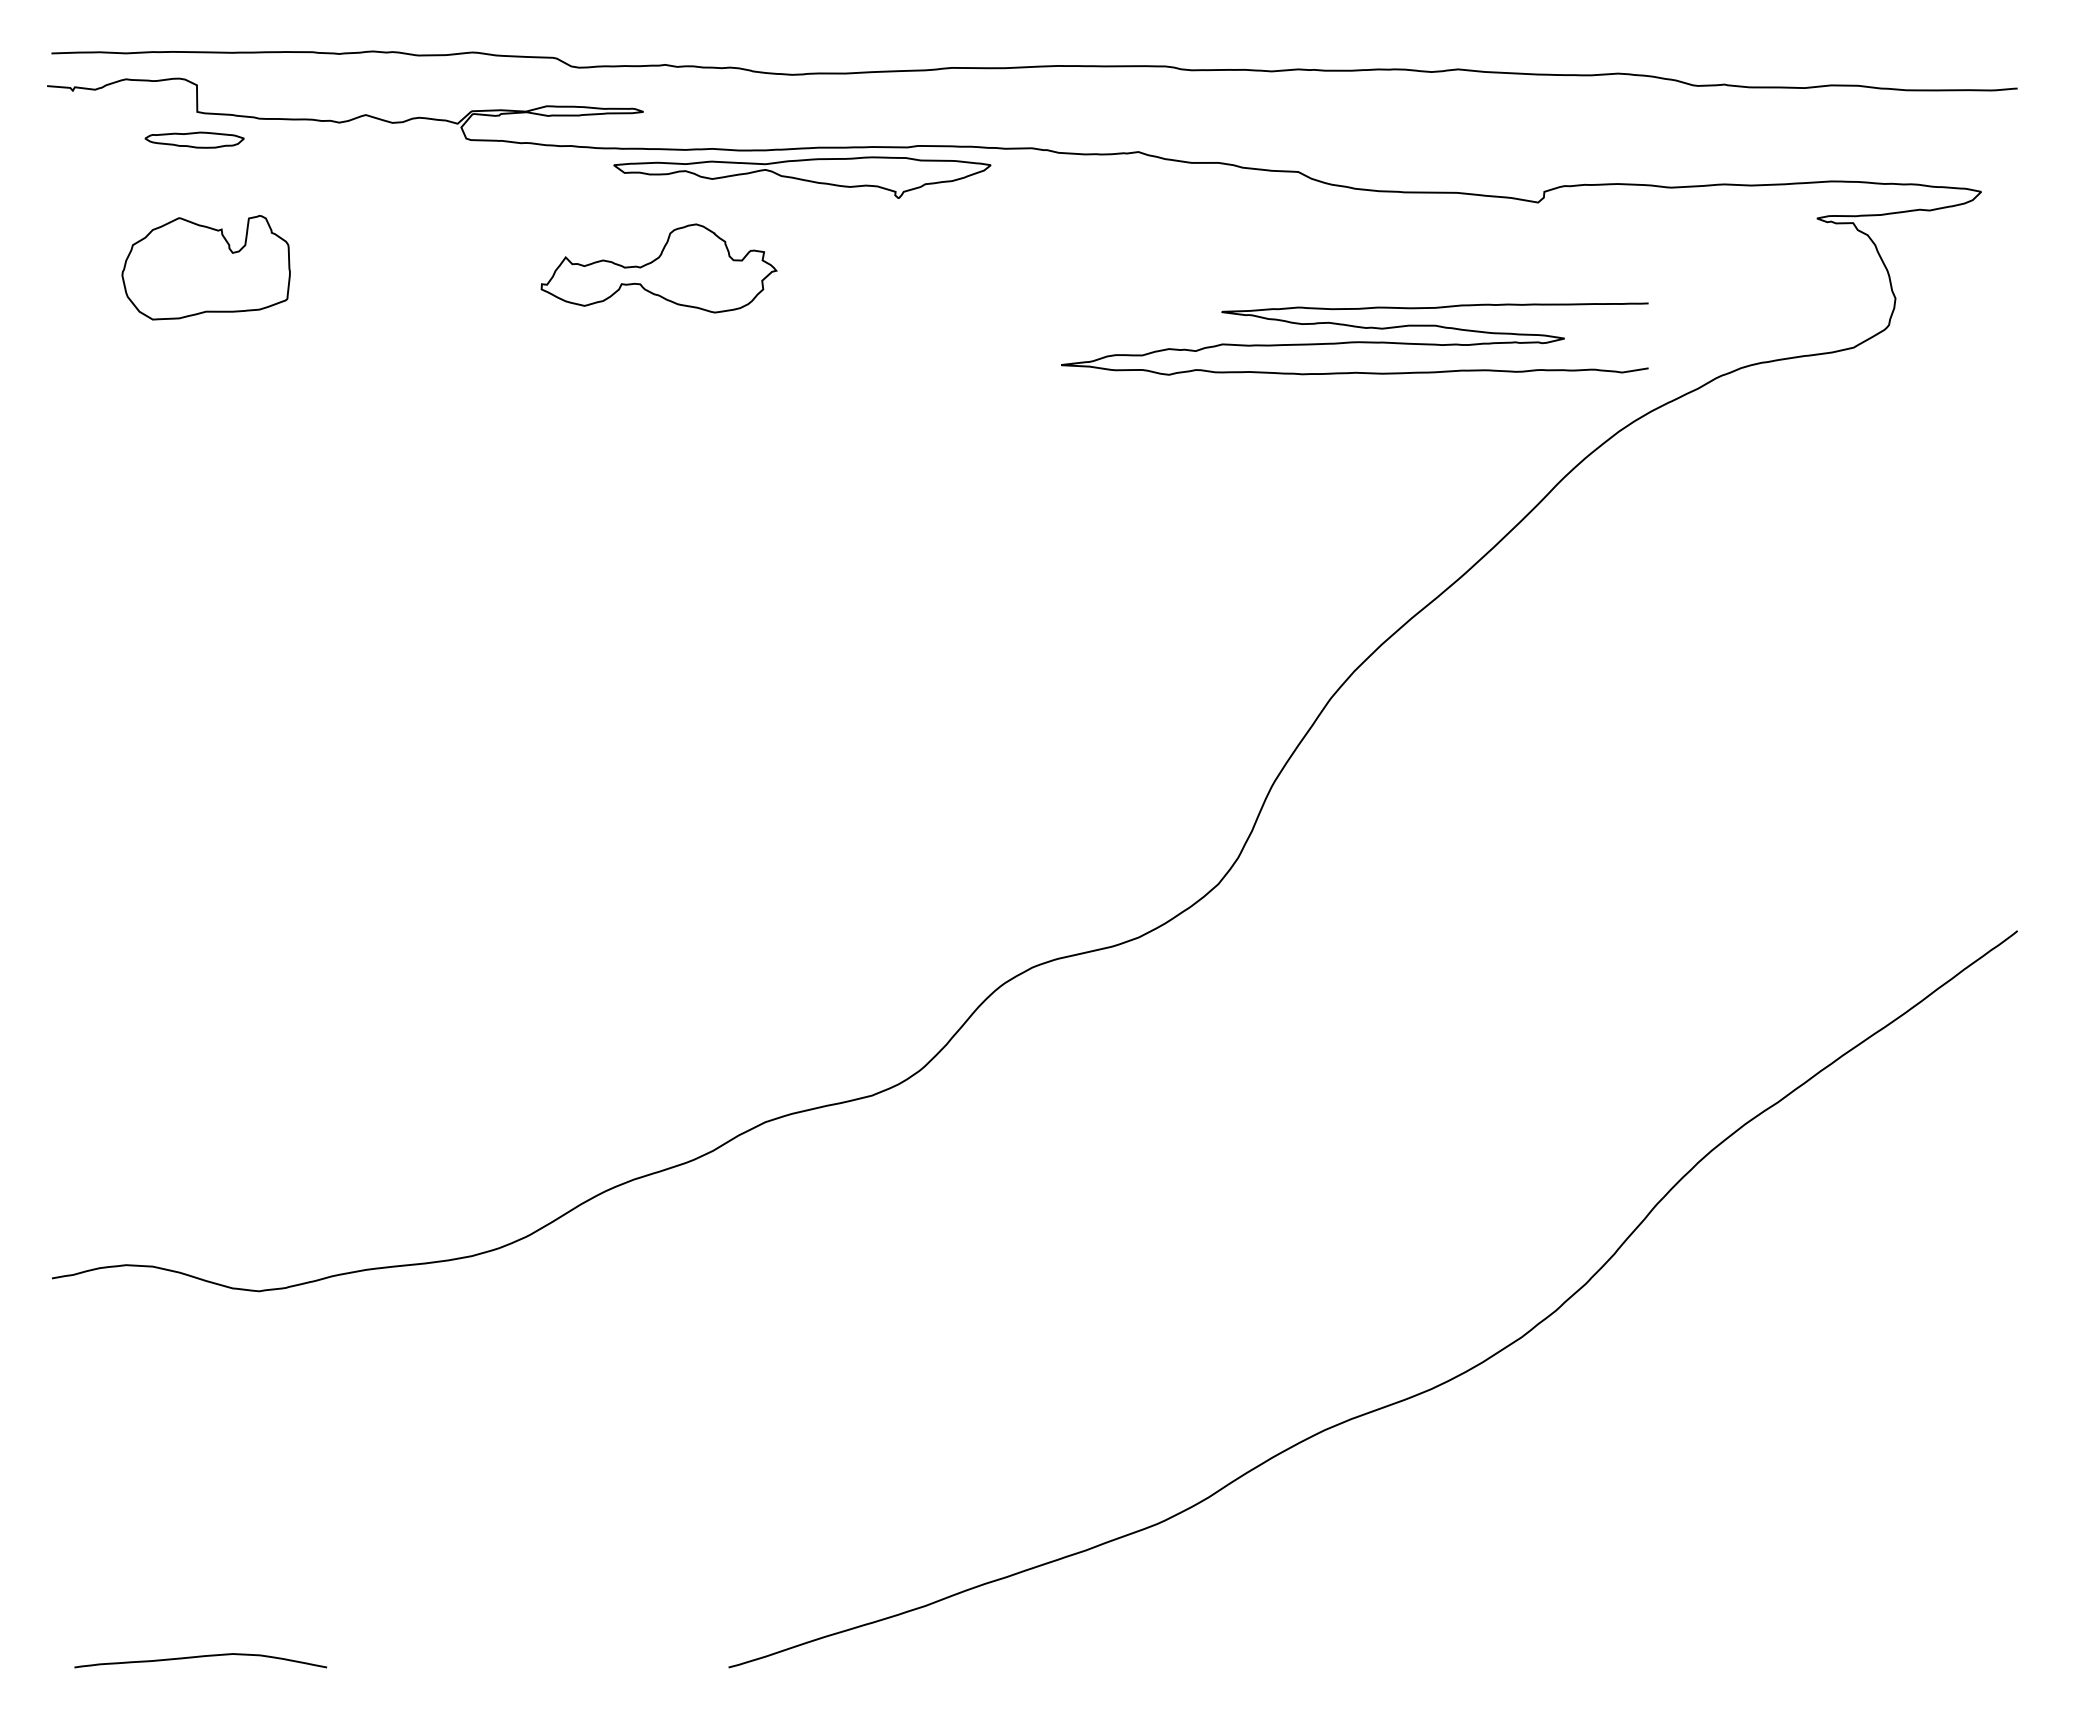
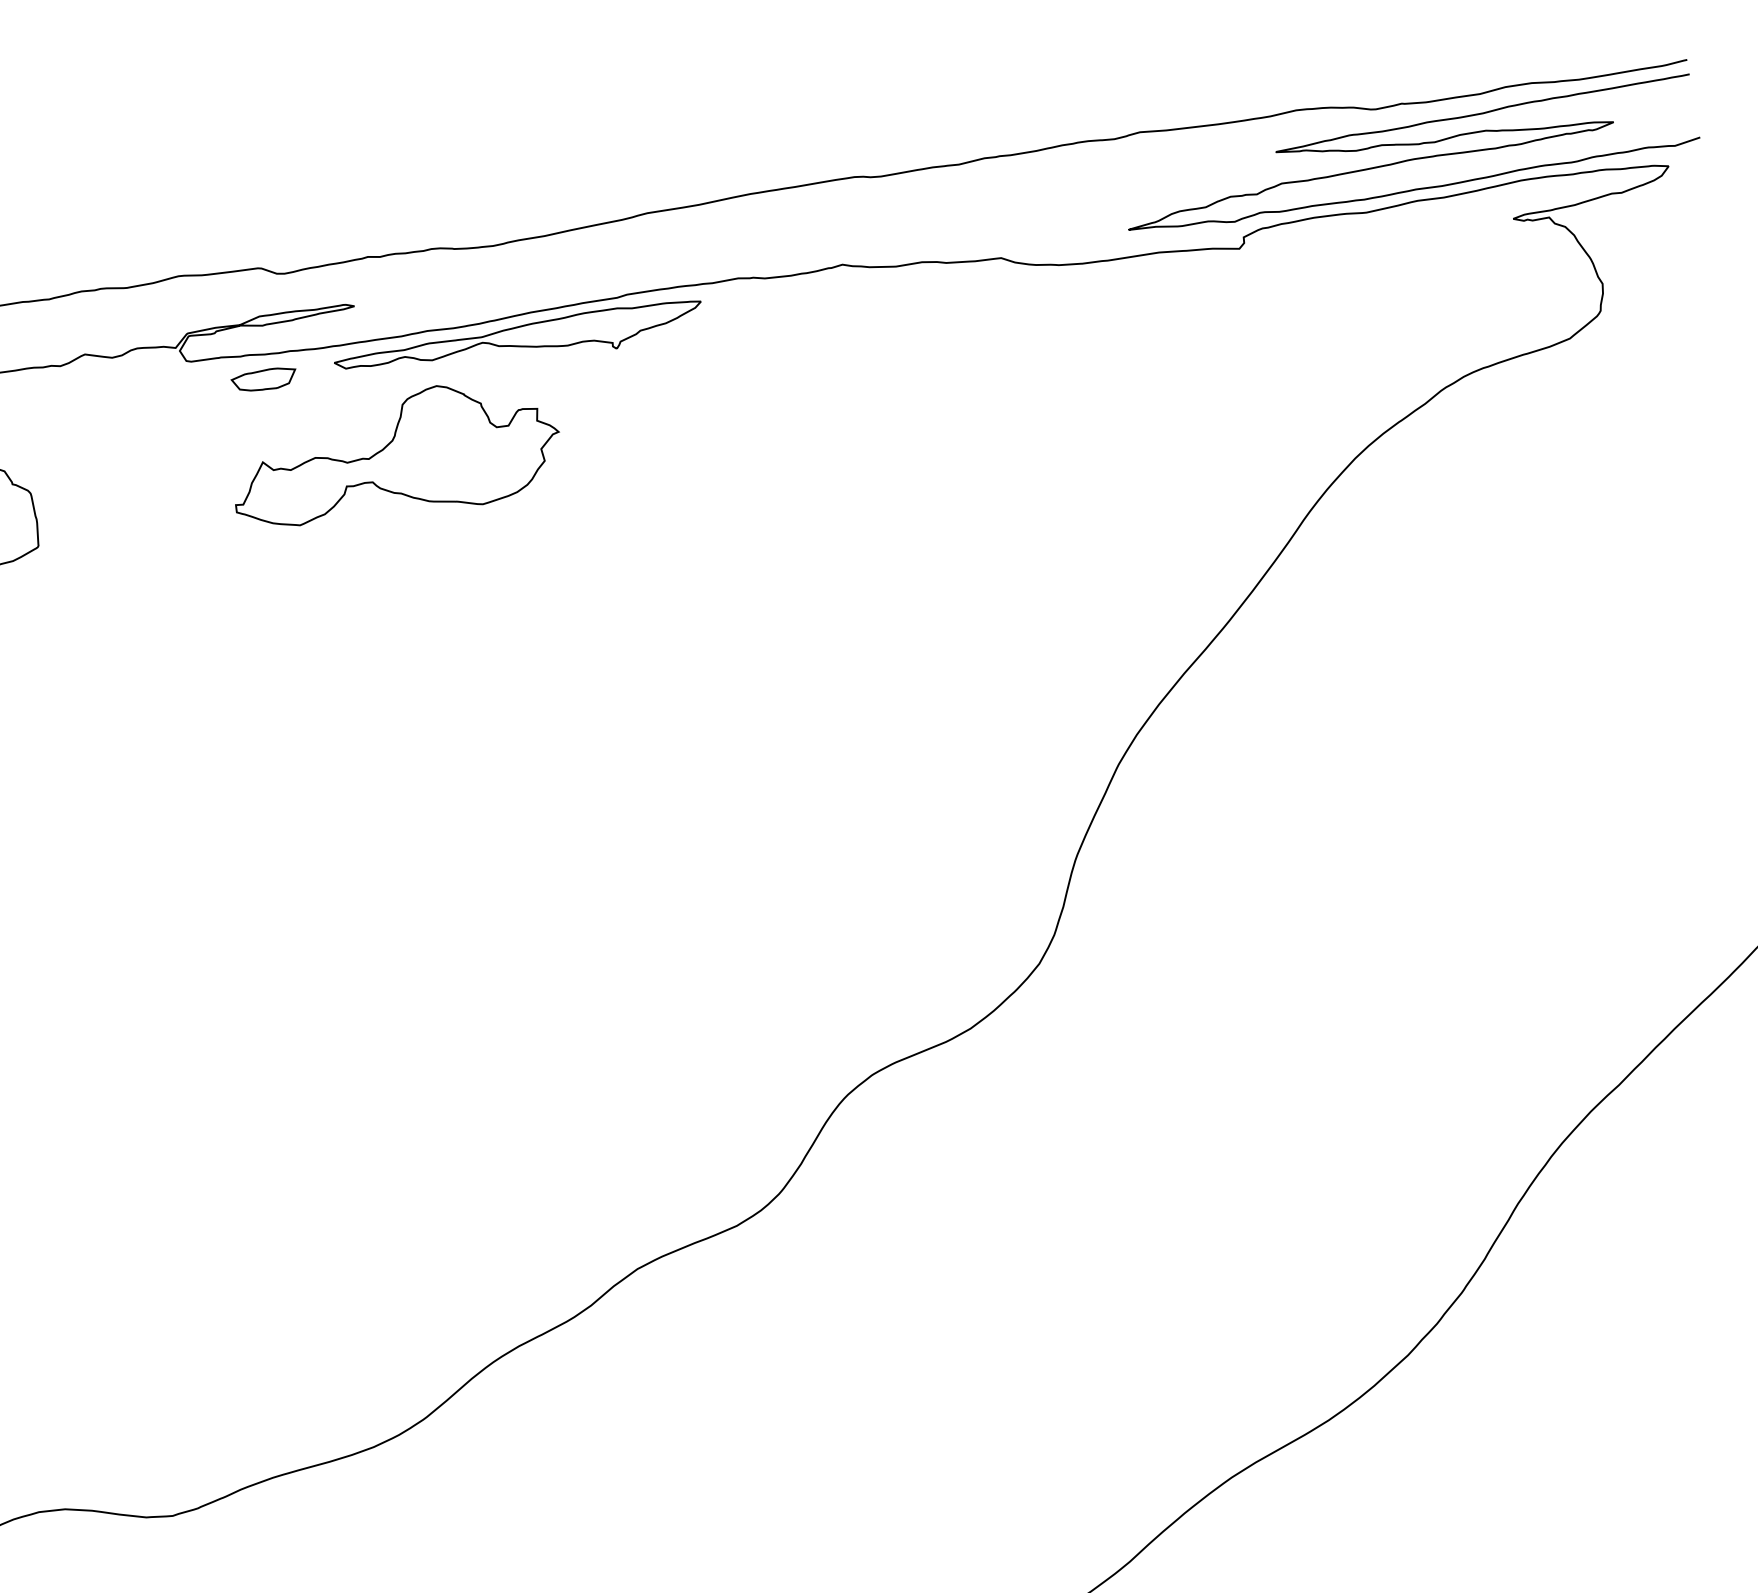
part: (540, 170) -> (263, 379), added
part: (658, 268) -> (394, 456), size x1.43
curve: (1354, 341) -> (1409, 159), moved

